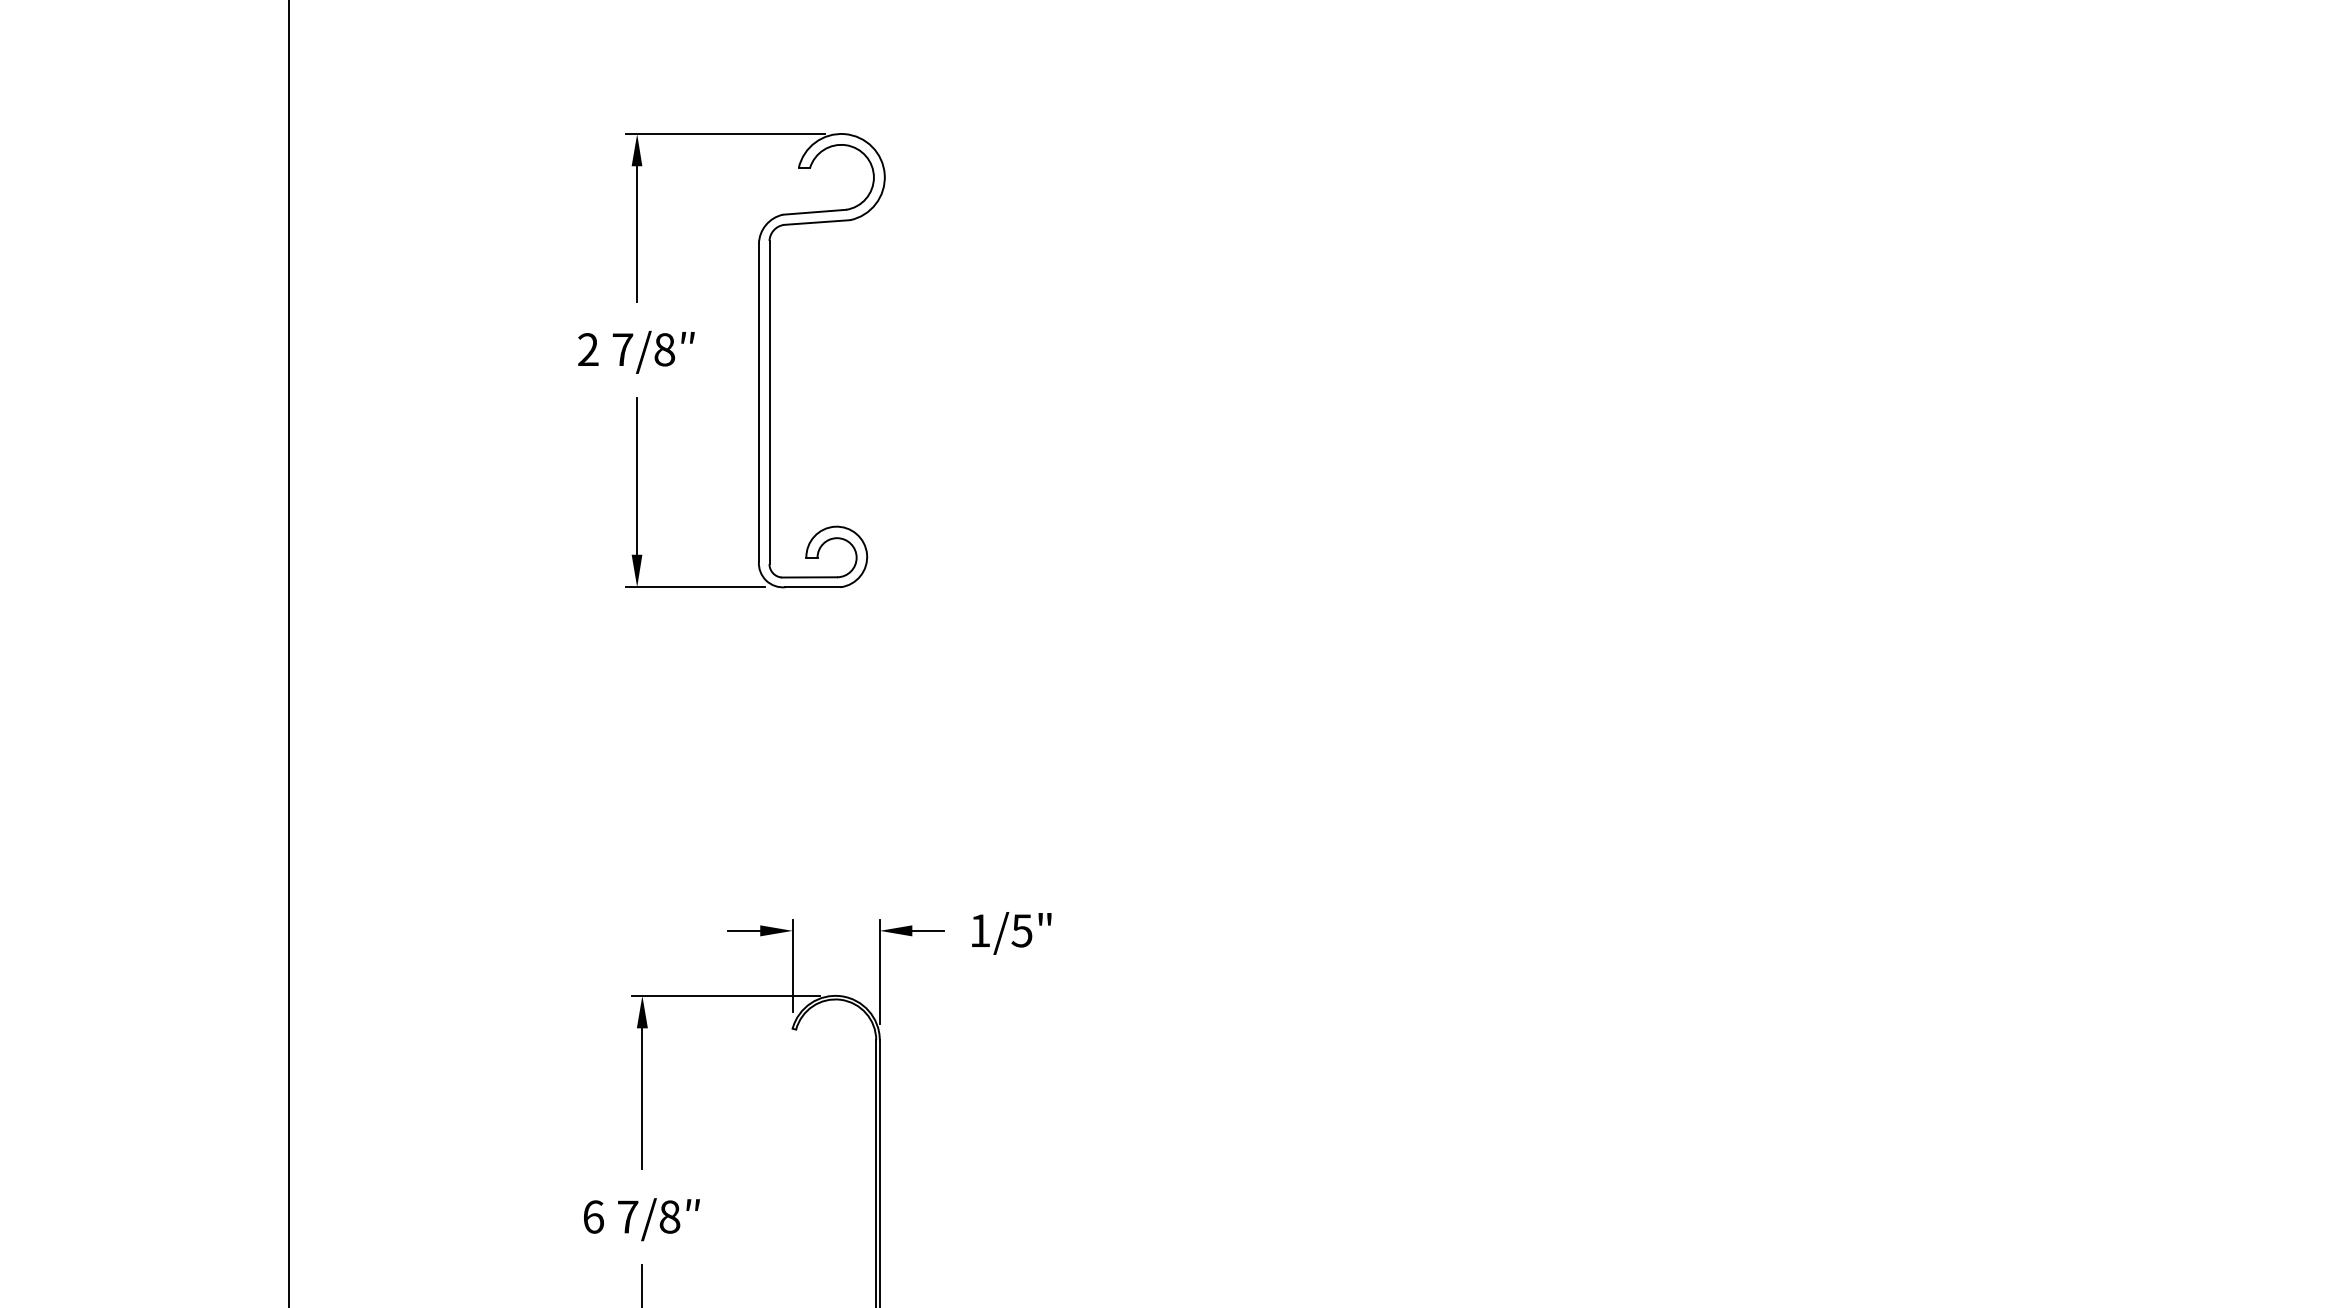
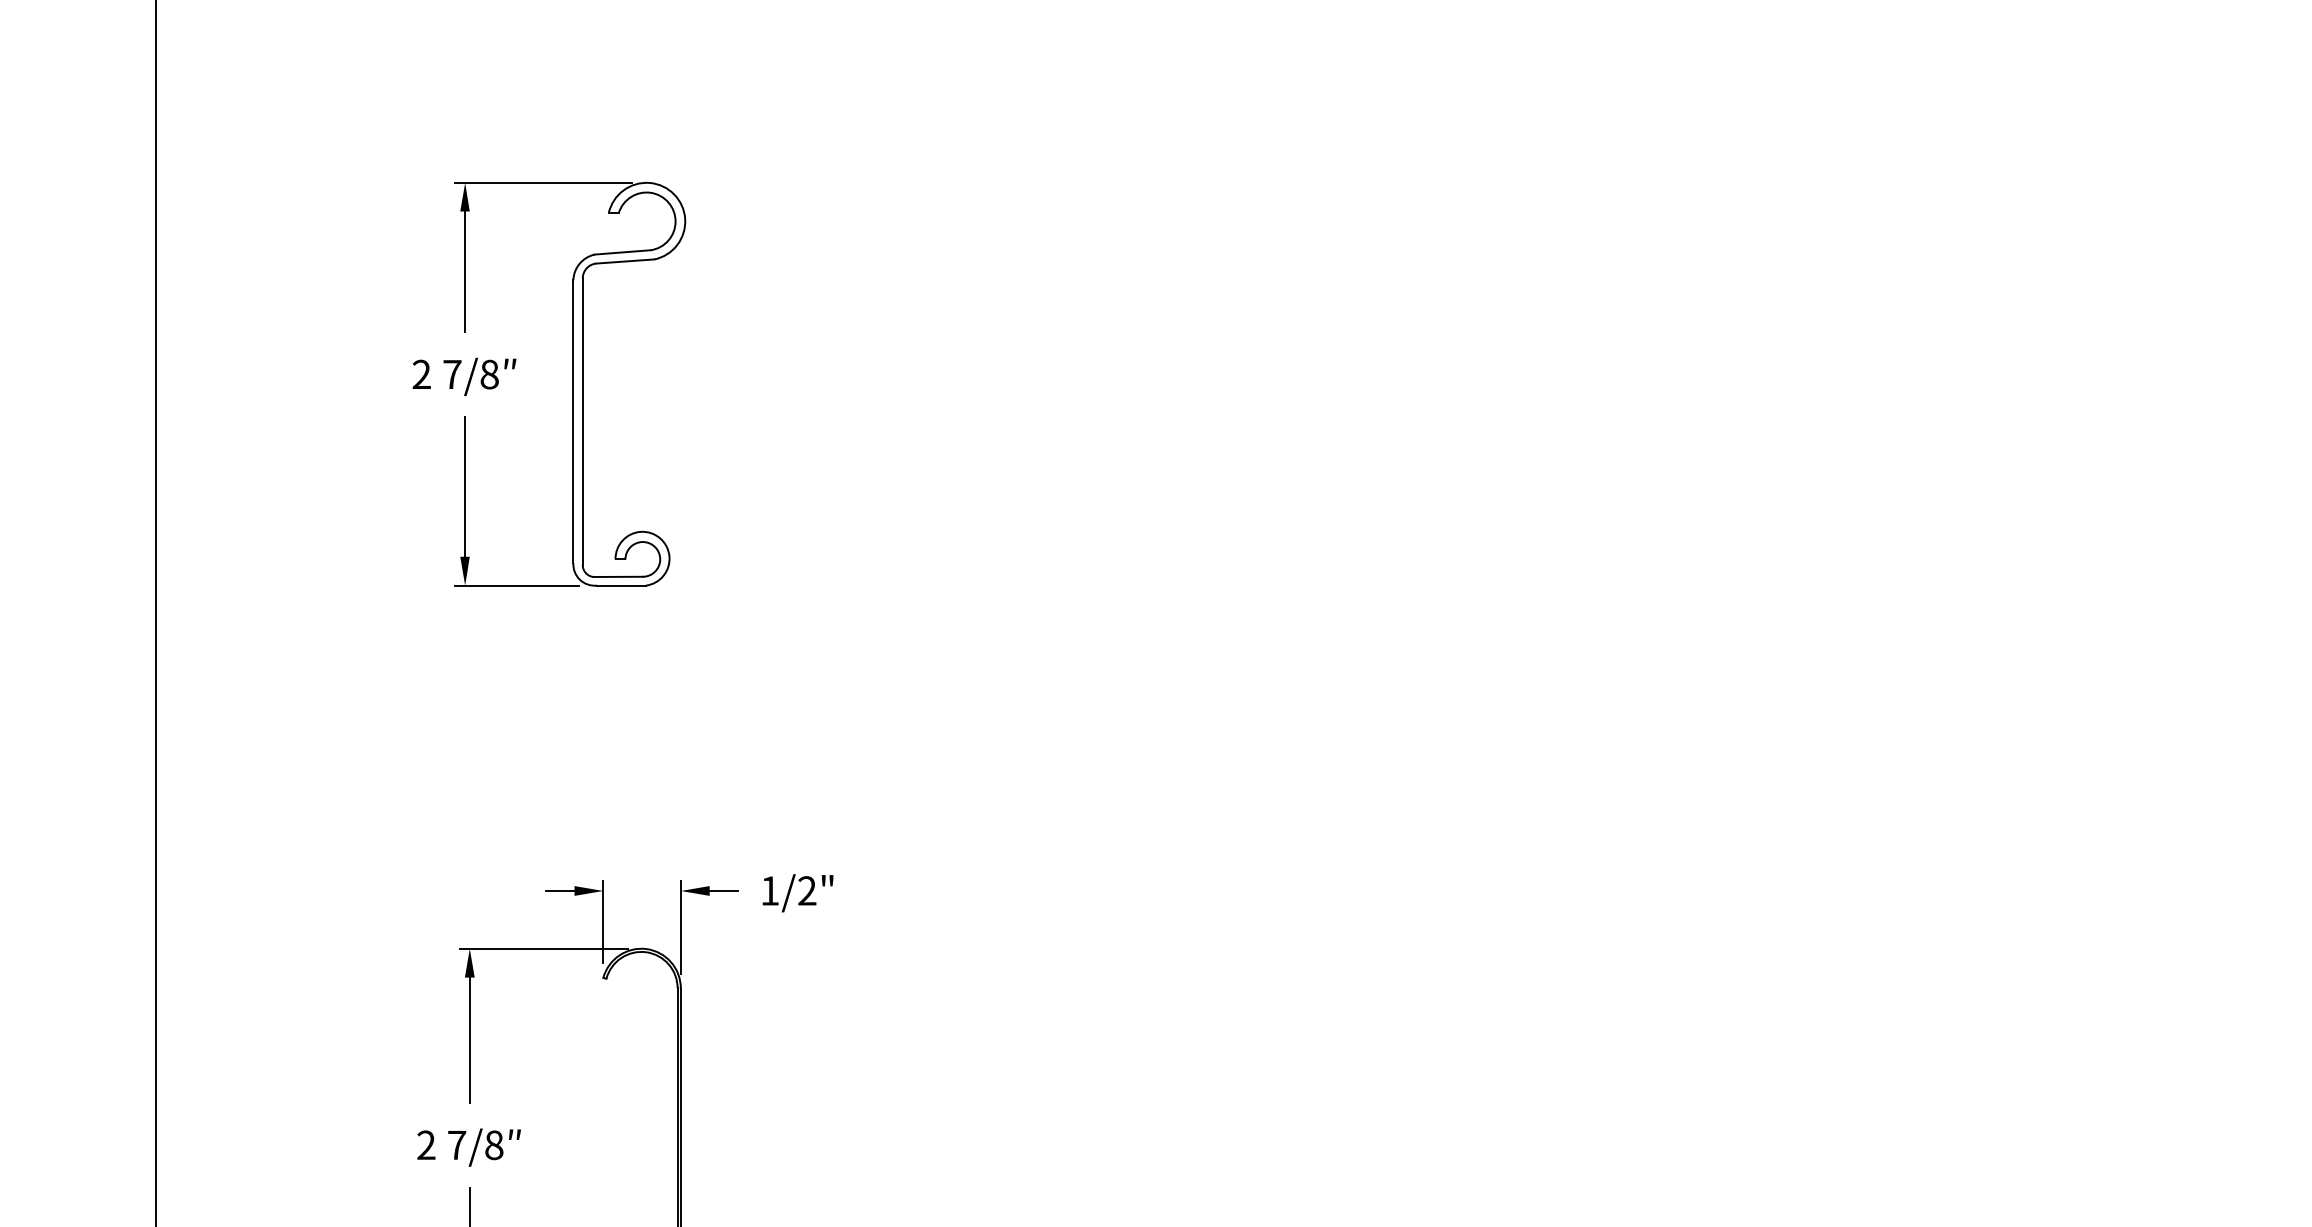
text: (1022, 930) -> (807, 890), 1/5" -> 1/2"
text: (593, 1217) -> (426, 1145), 6 -> 2

